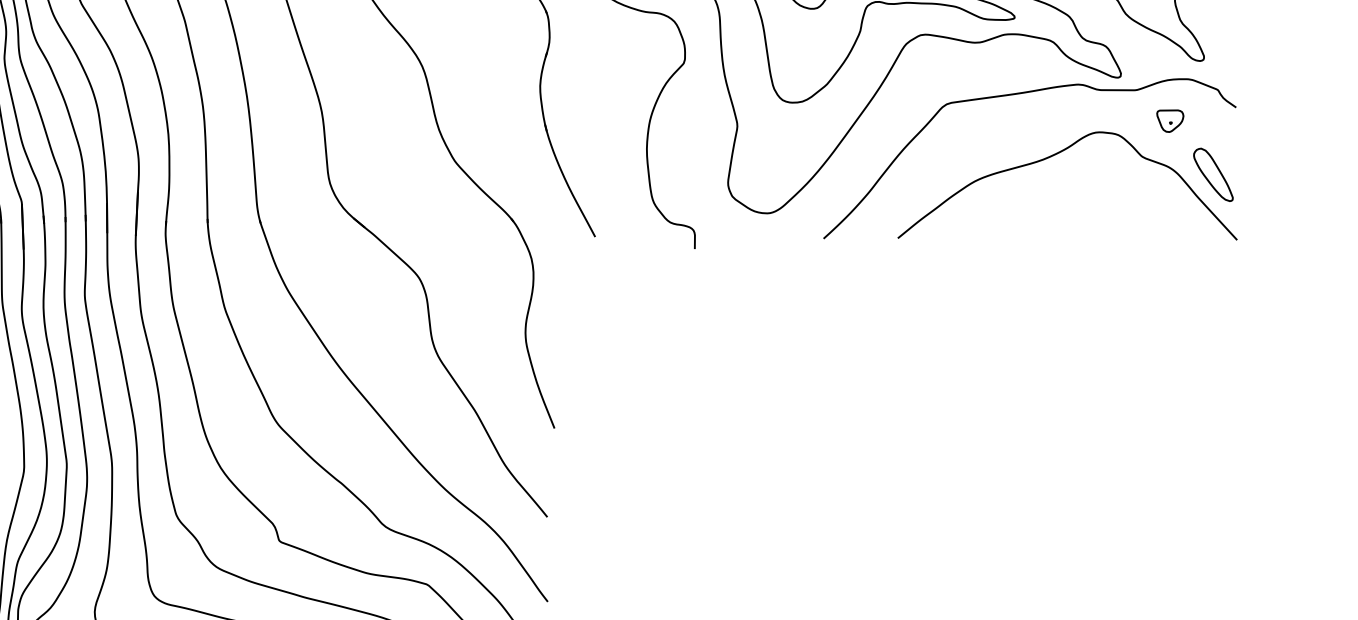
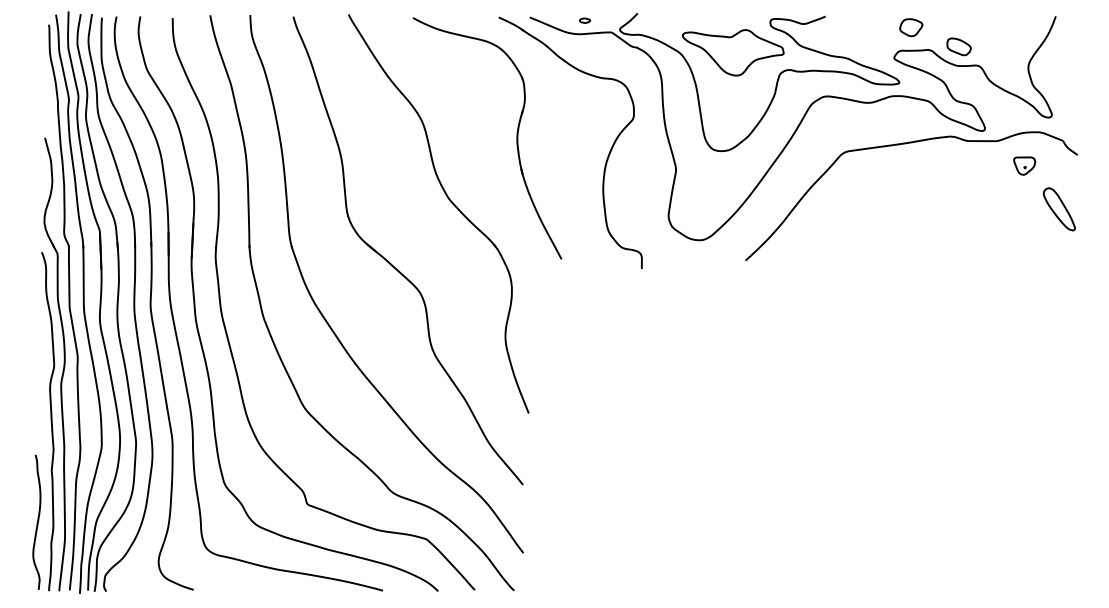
curve: (1054, 156) -> (931, 194), removed

